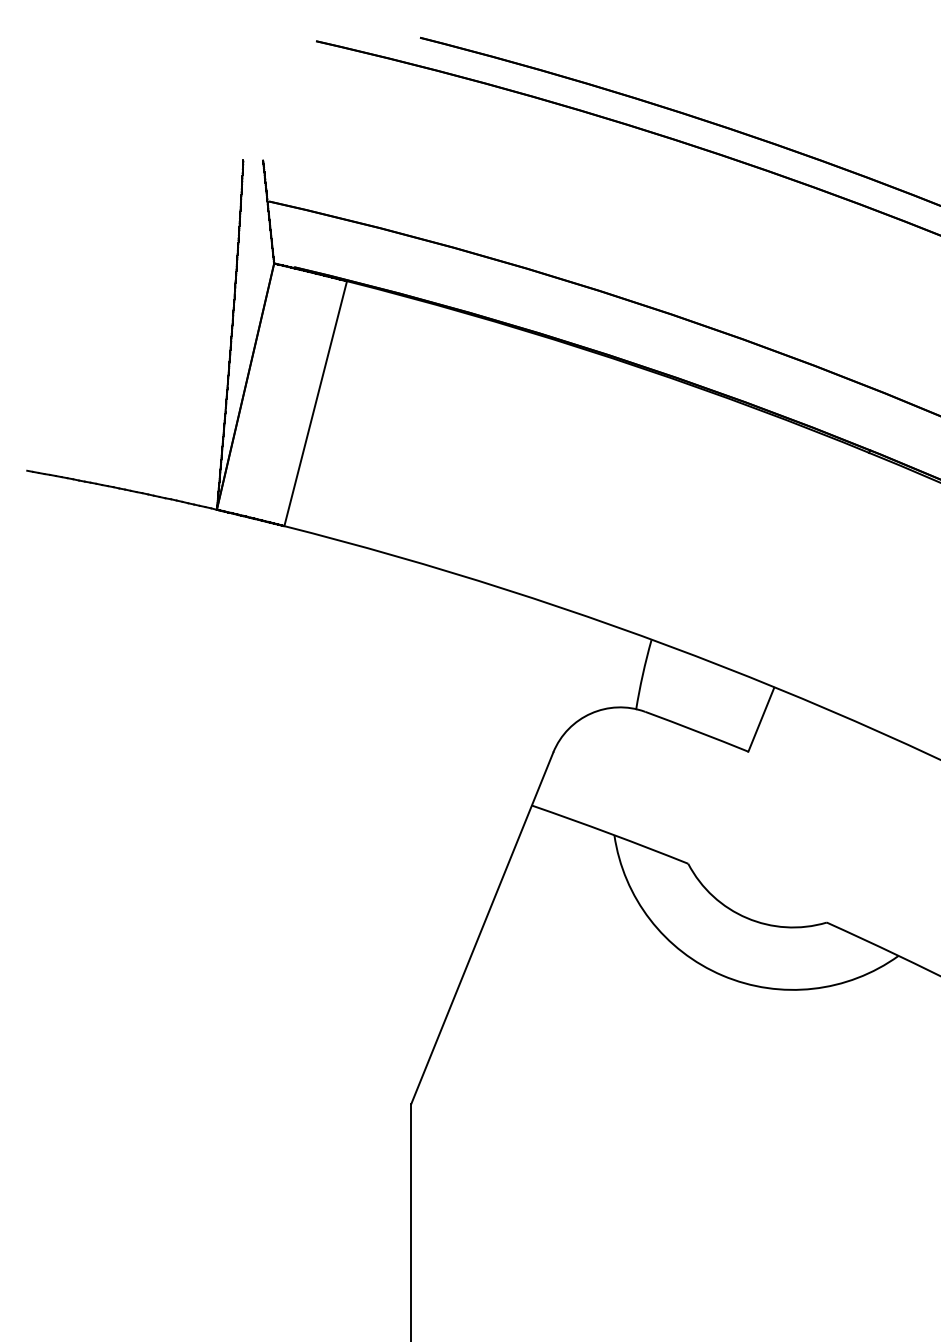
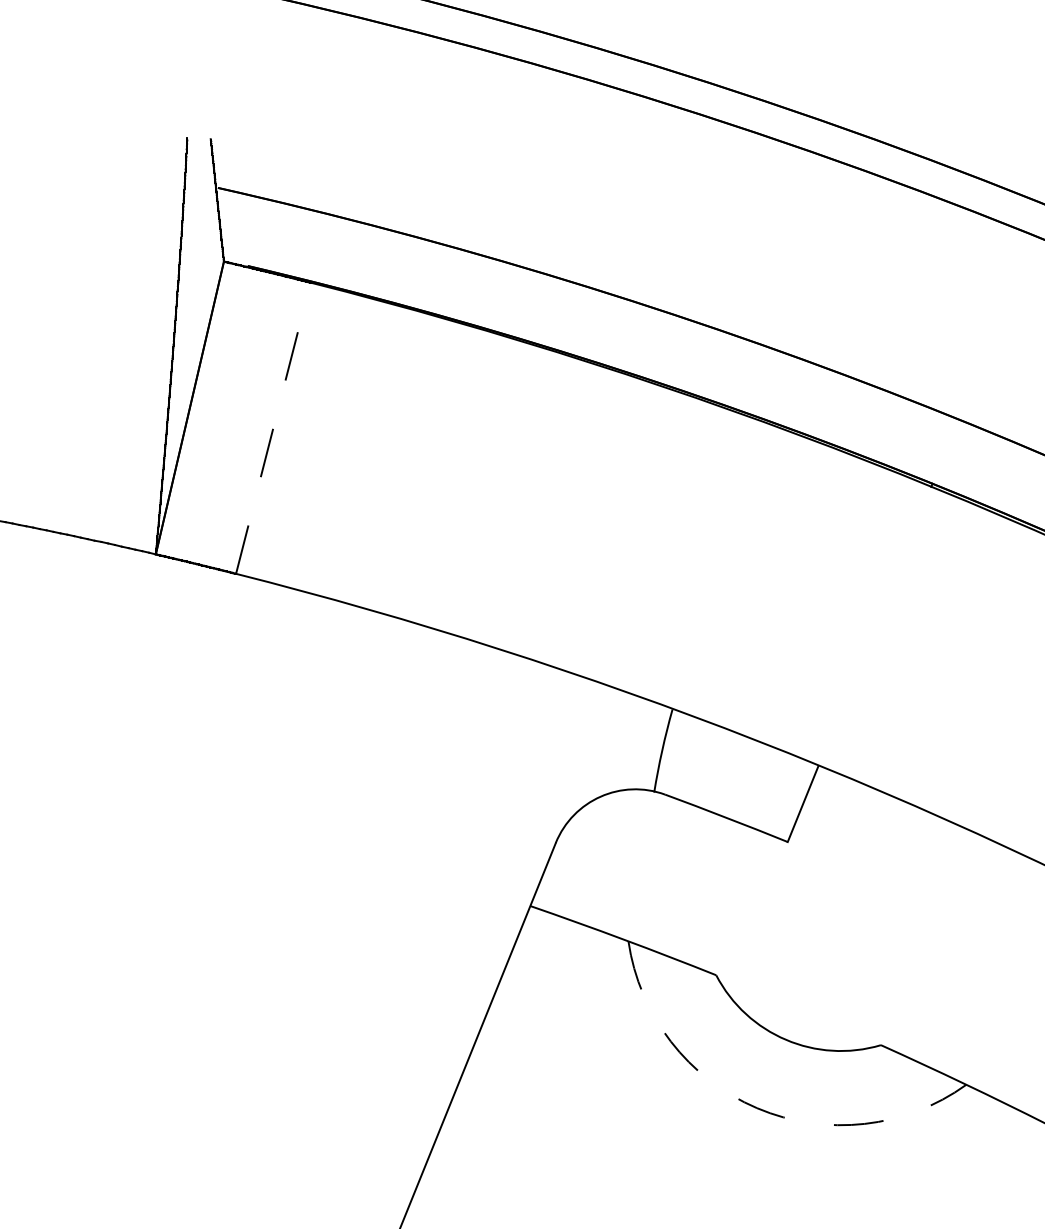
line: (315, 403) -> (273, 428), solid -> dashed
arc: (722, 975) -> (756, 1108), solid -> dashed

